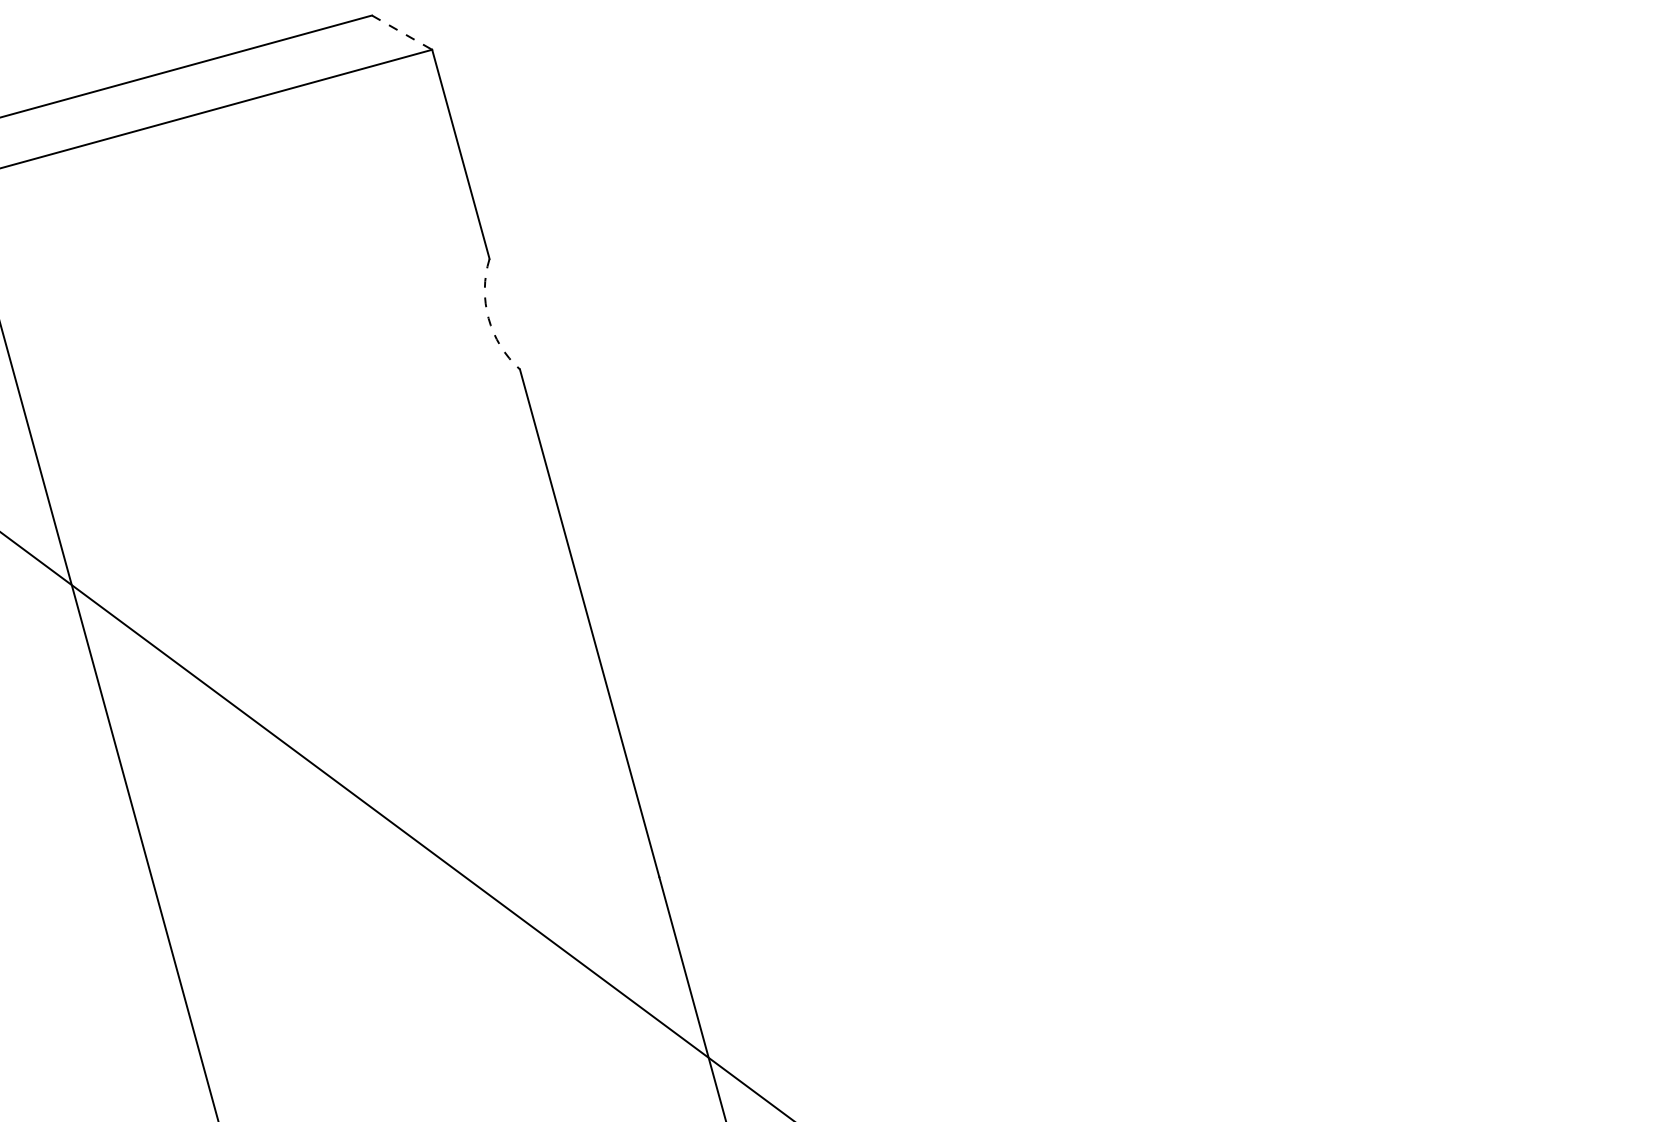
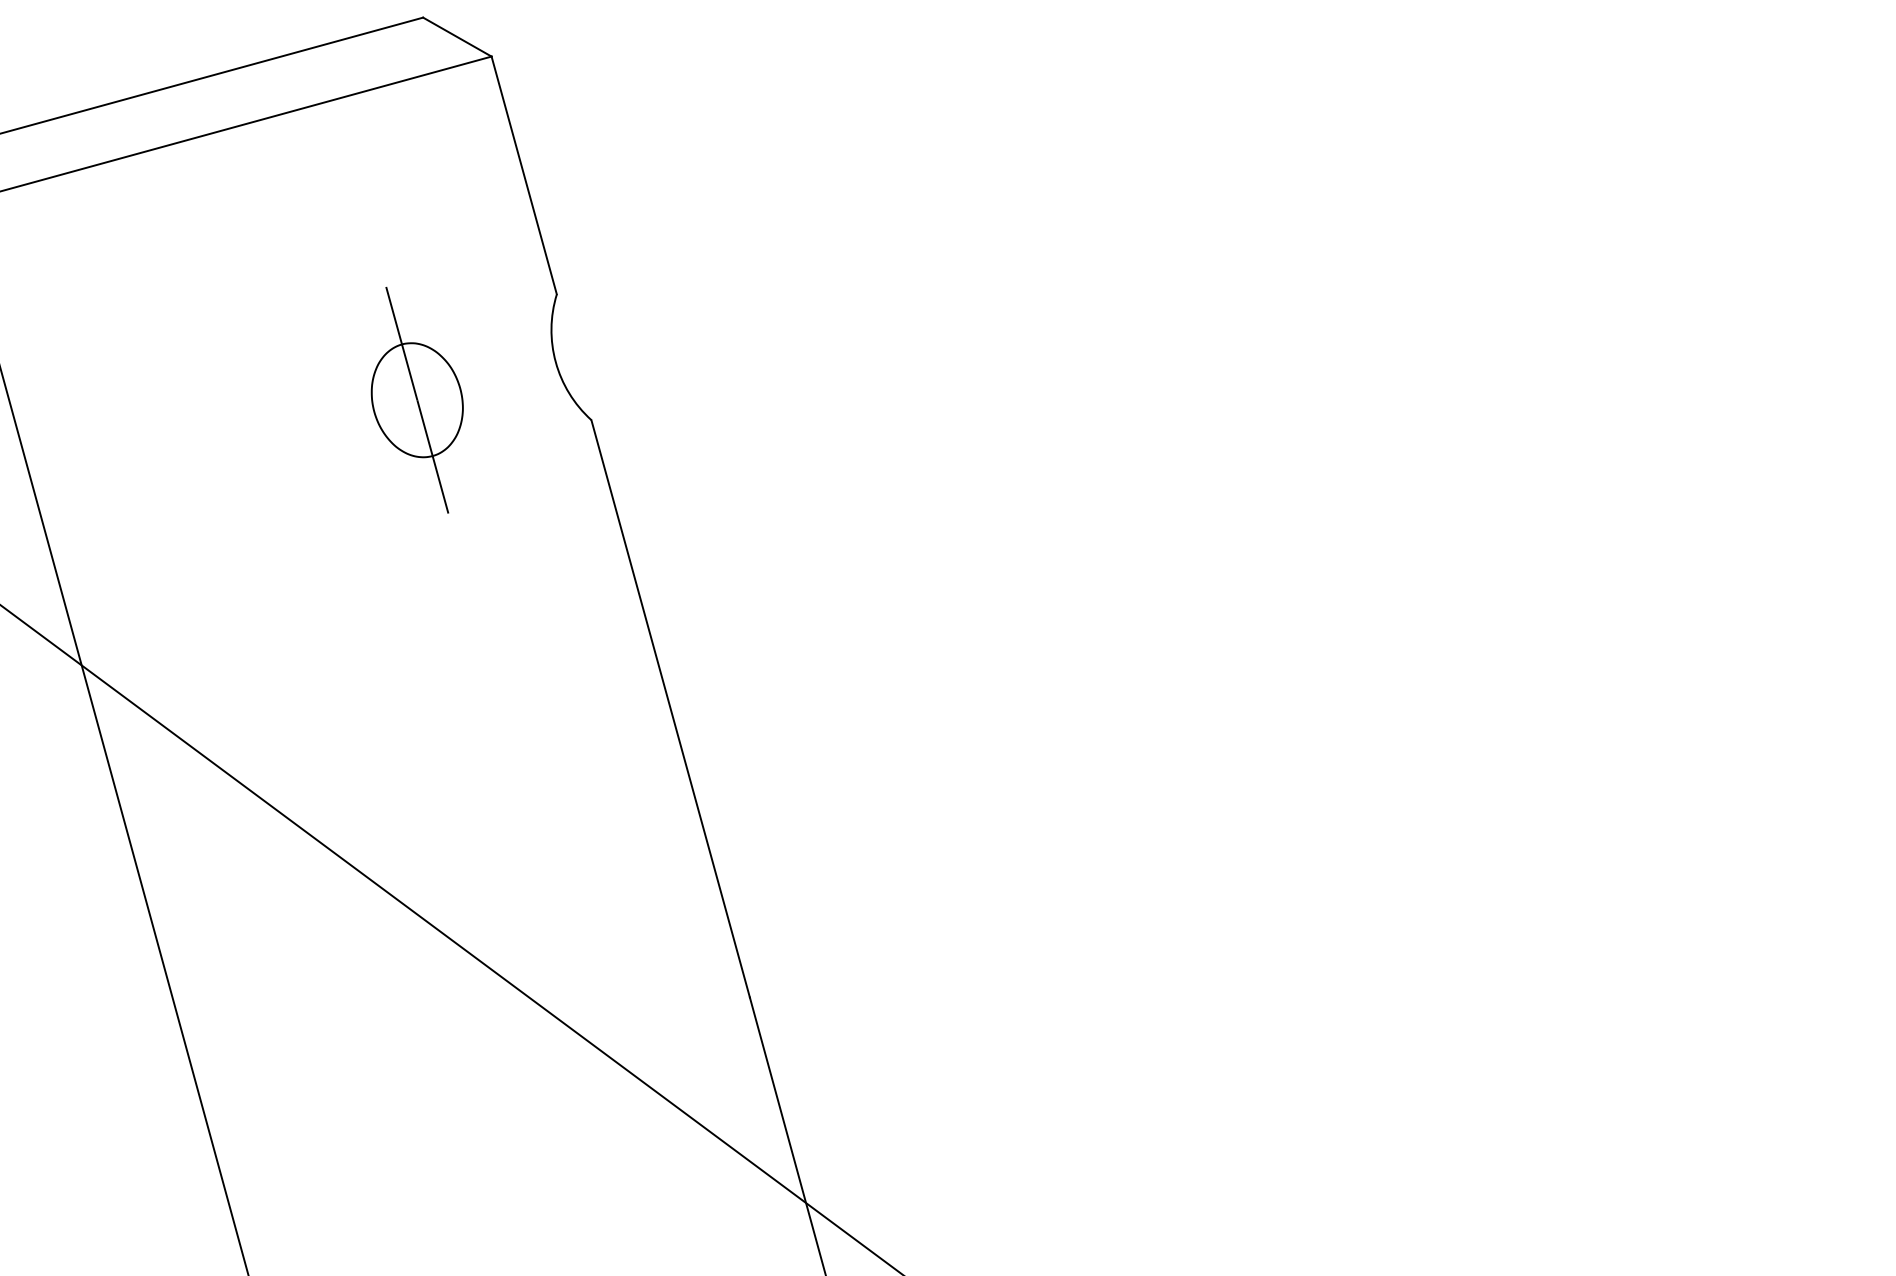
line: (402, 32) -> (457, 36), dashed -> solid
arc: (488, 318) -> (555, 362), dashed -> solid
part: (366, 351) -> (416, 399), added

